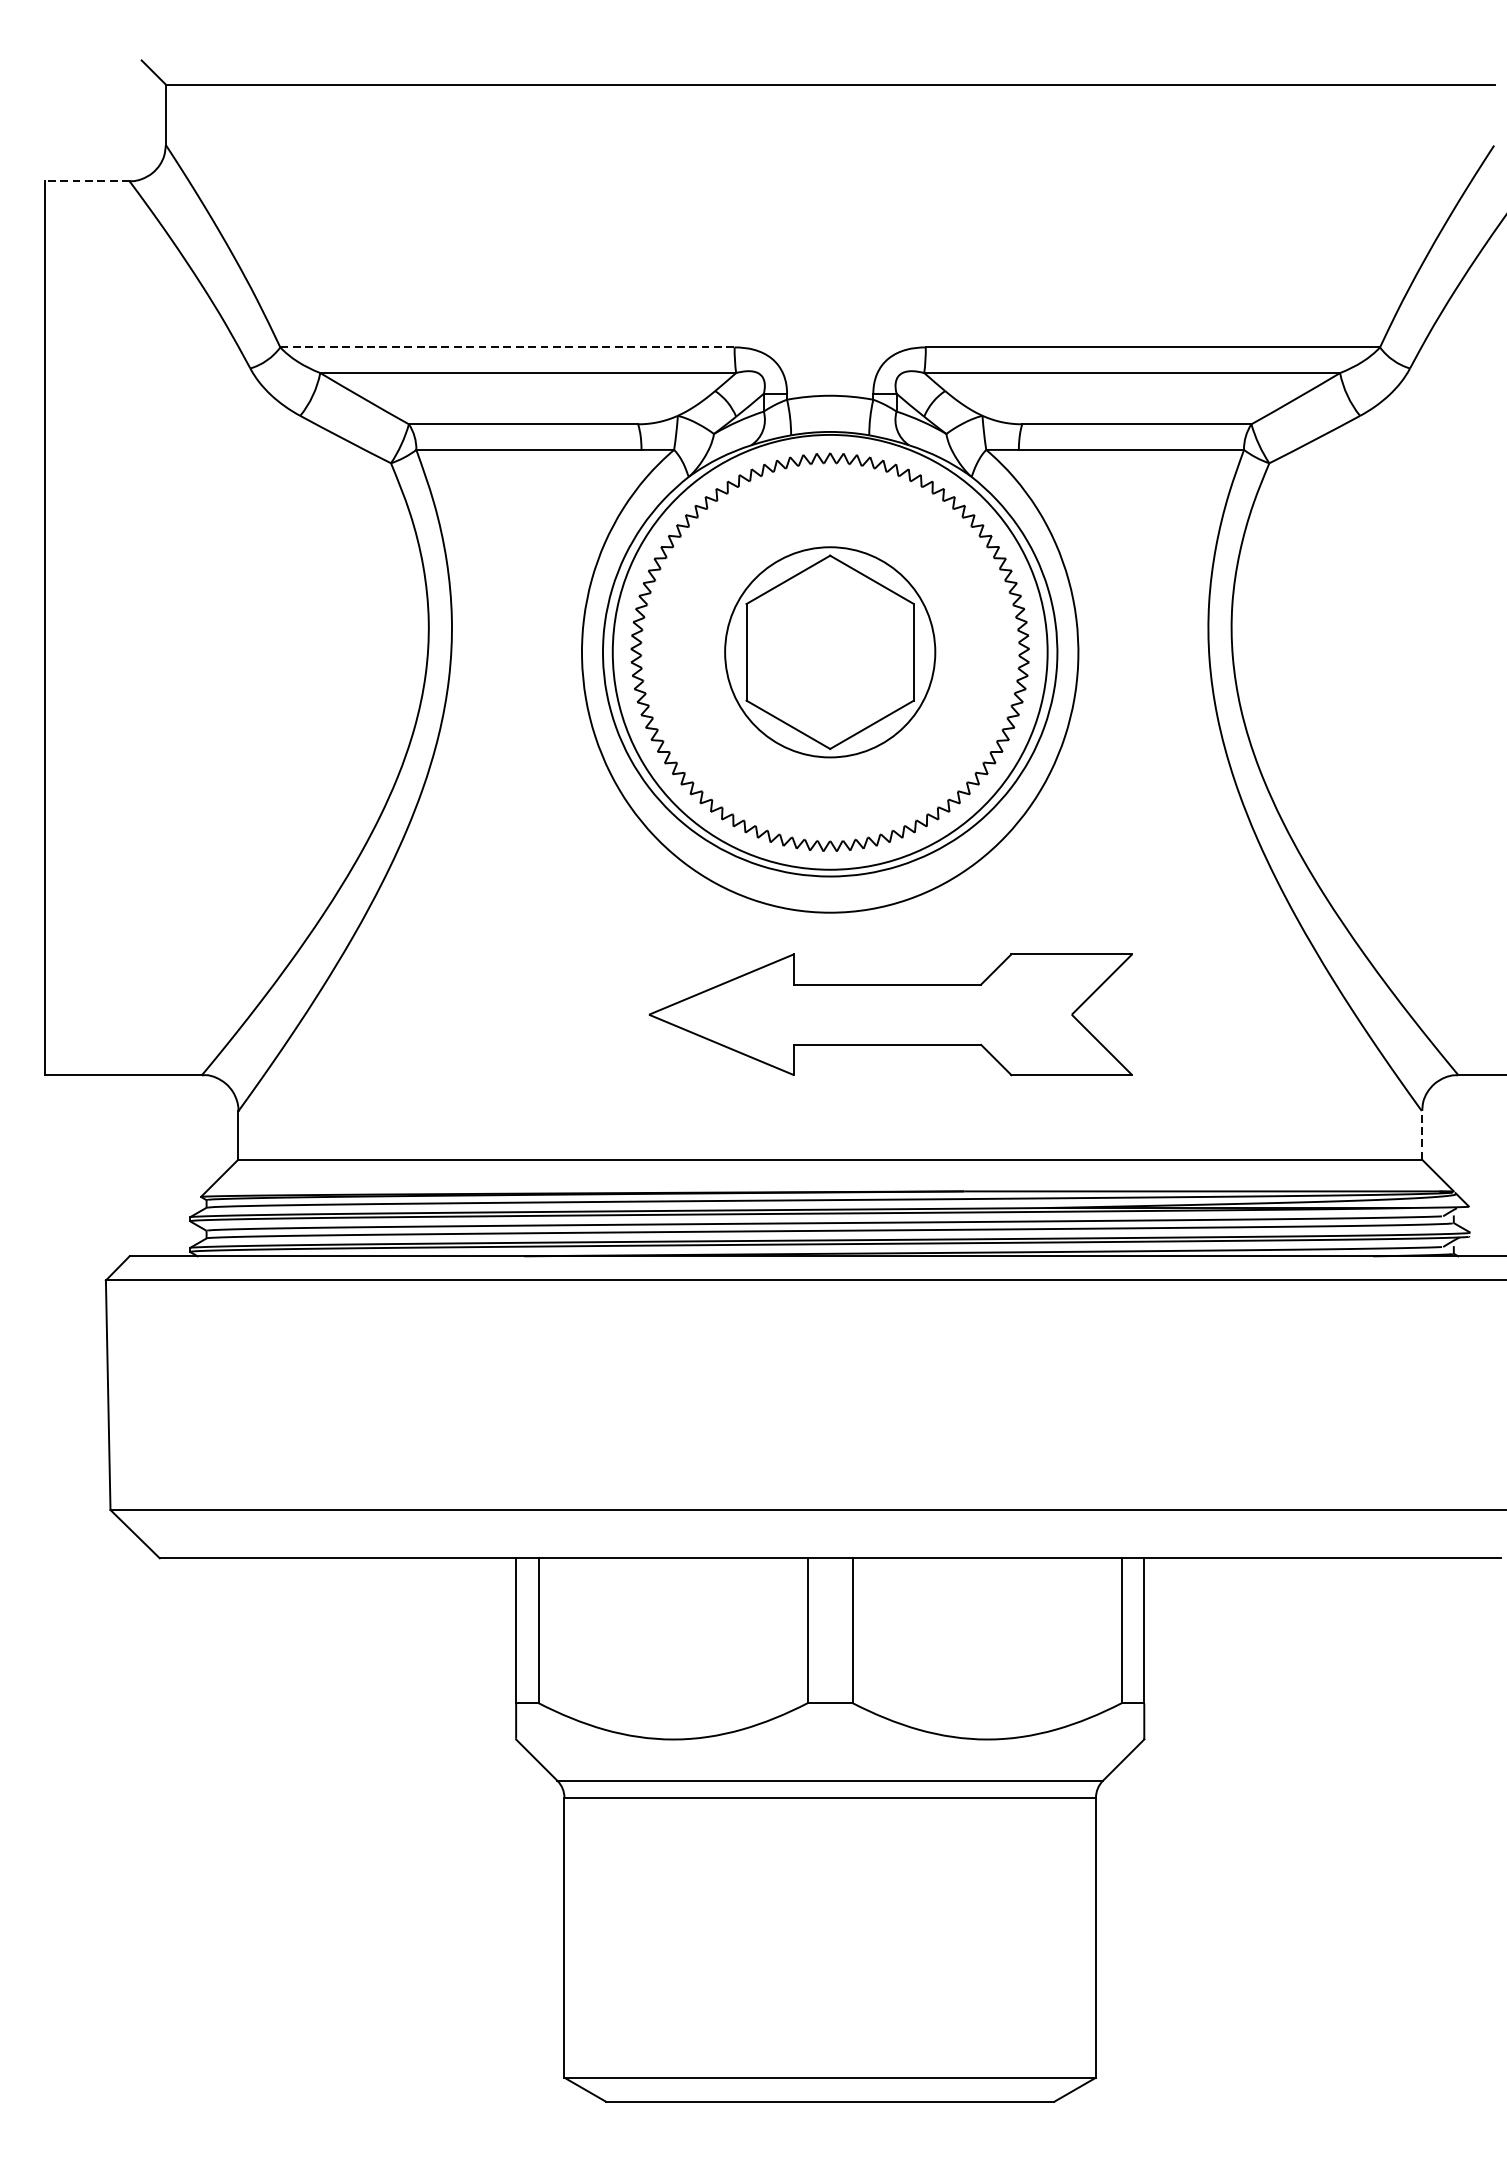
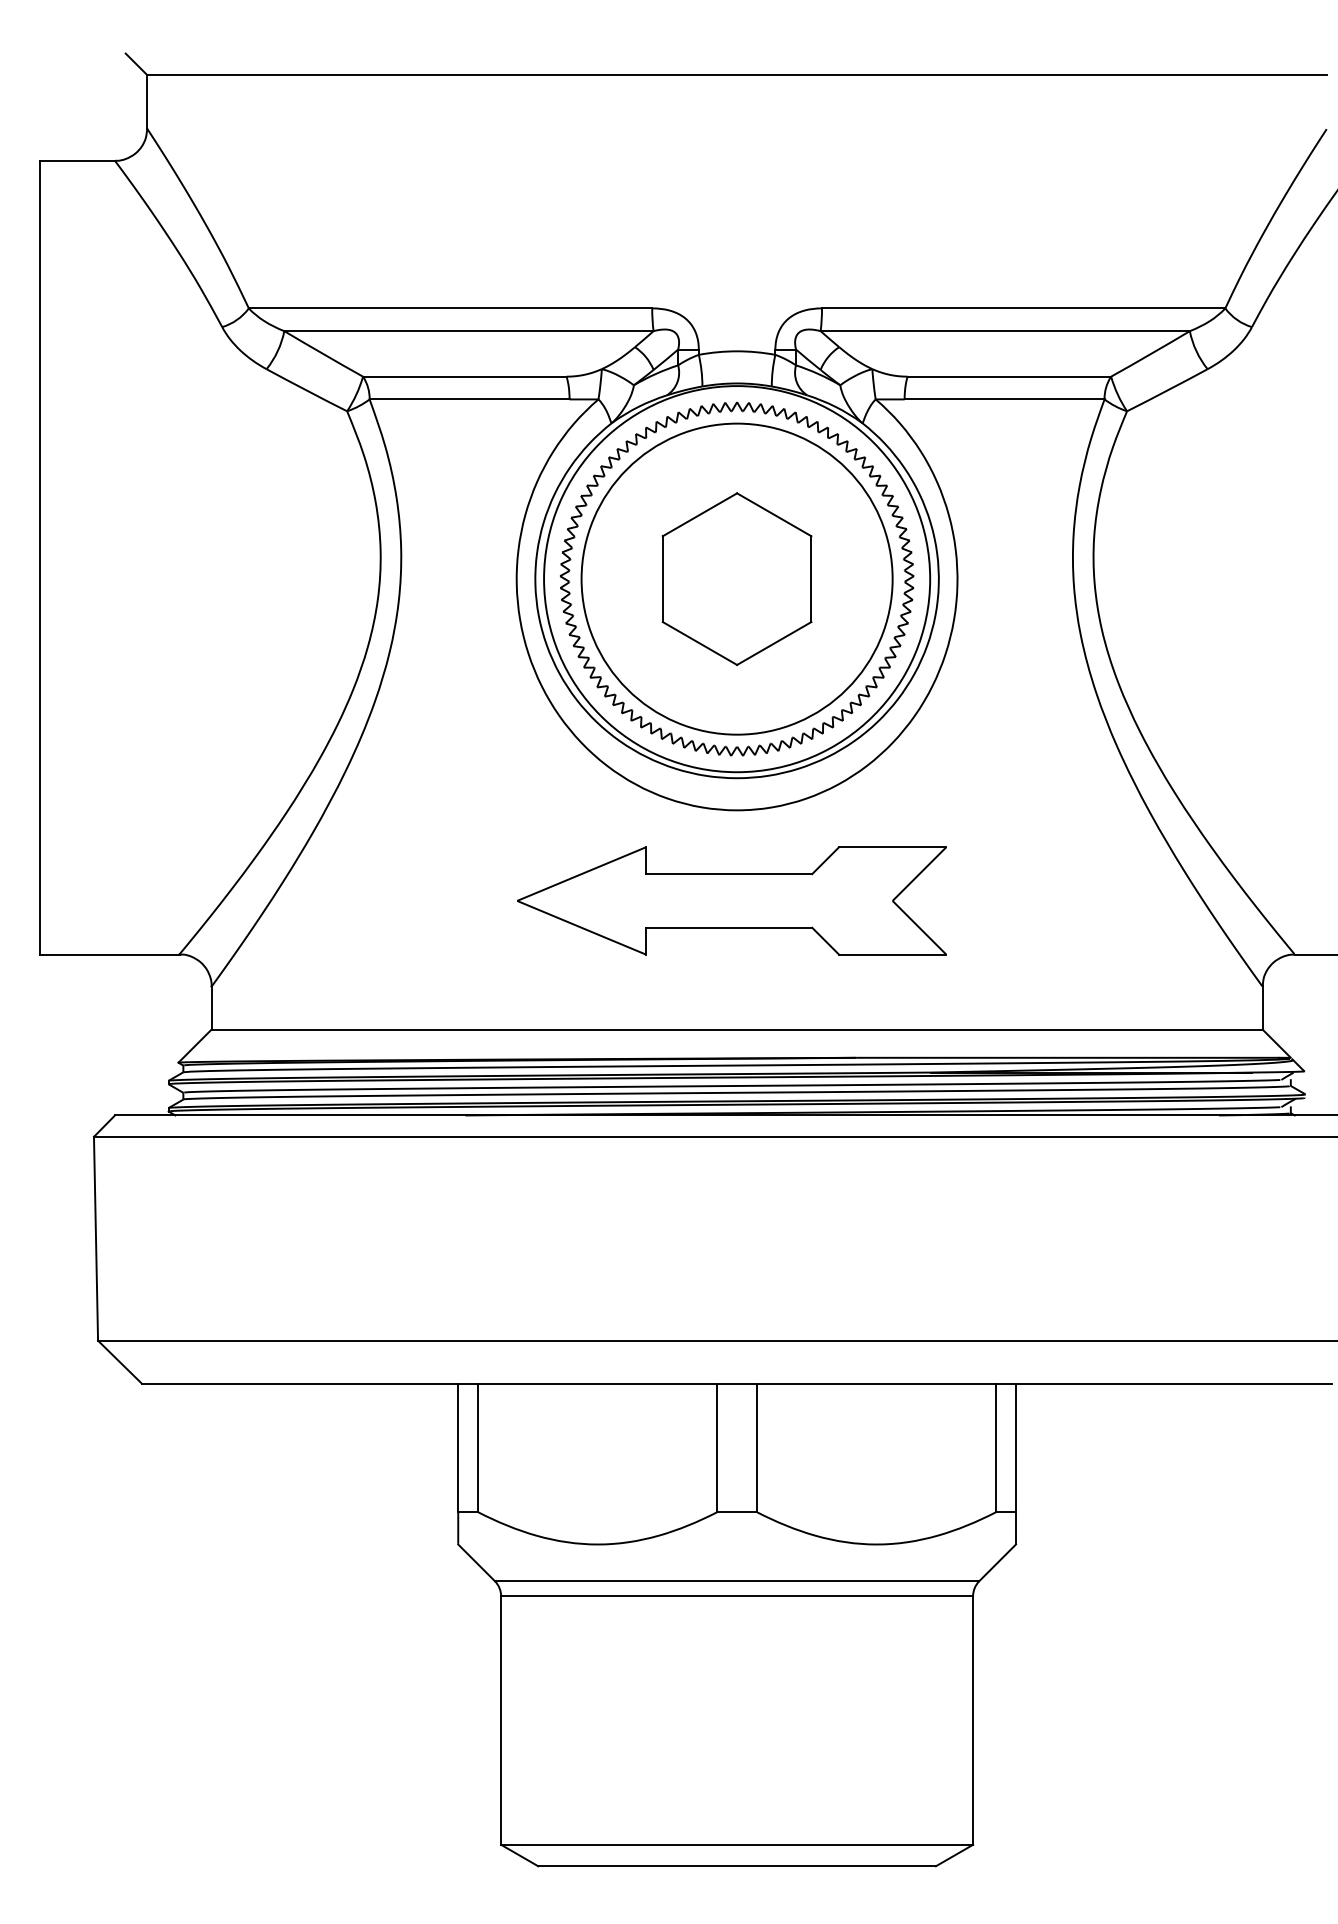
line: (87, 180) -> (77, 160), dashed -> solid
line: (507, 347) -> (450, 308), dashed -> solid
circle: (829, 651) -> (736, 578), size x1.67
part: (890, 1014) -> (731, 900), moved
line: (1421, 1134) -> (1262, 1007), dashed -> solid

